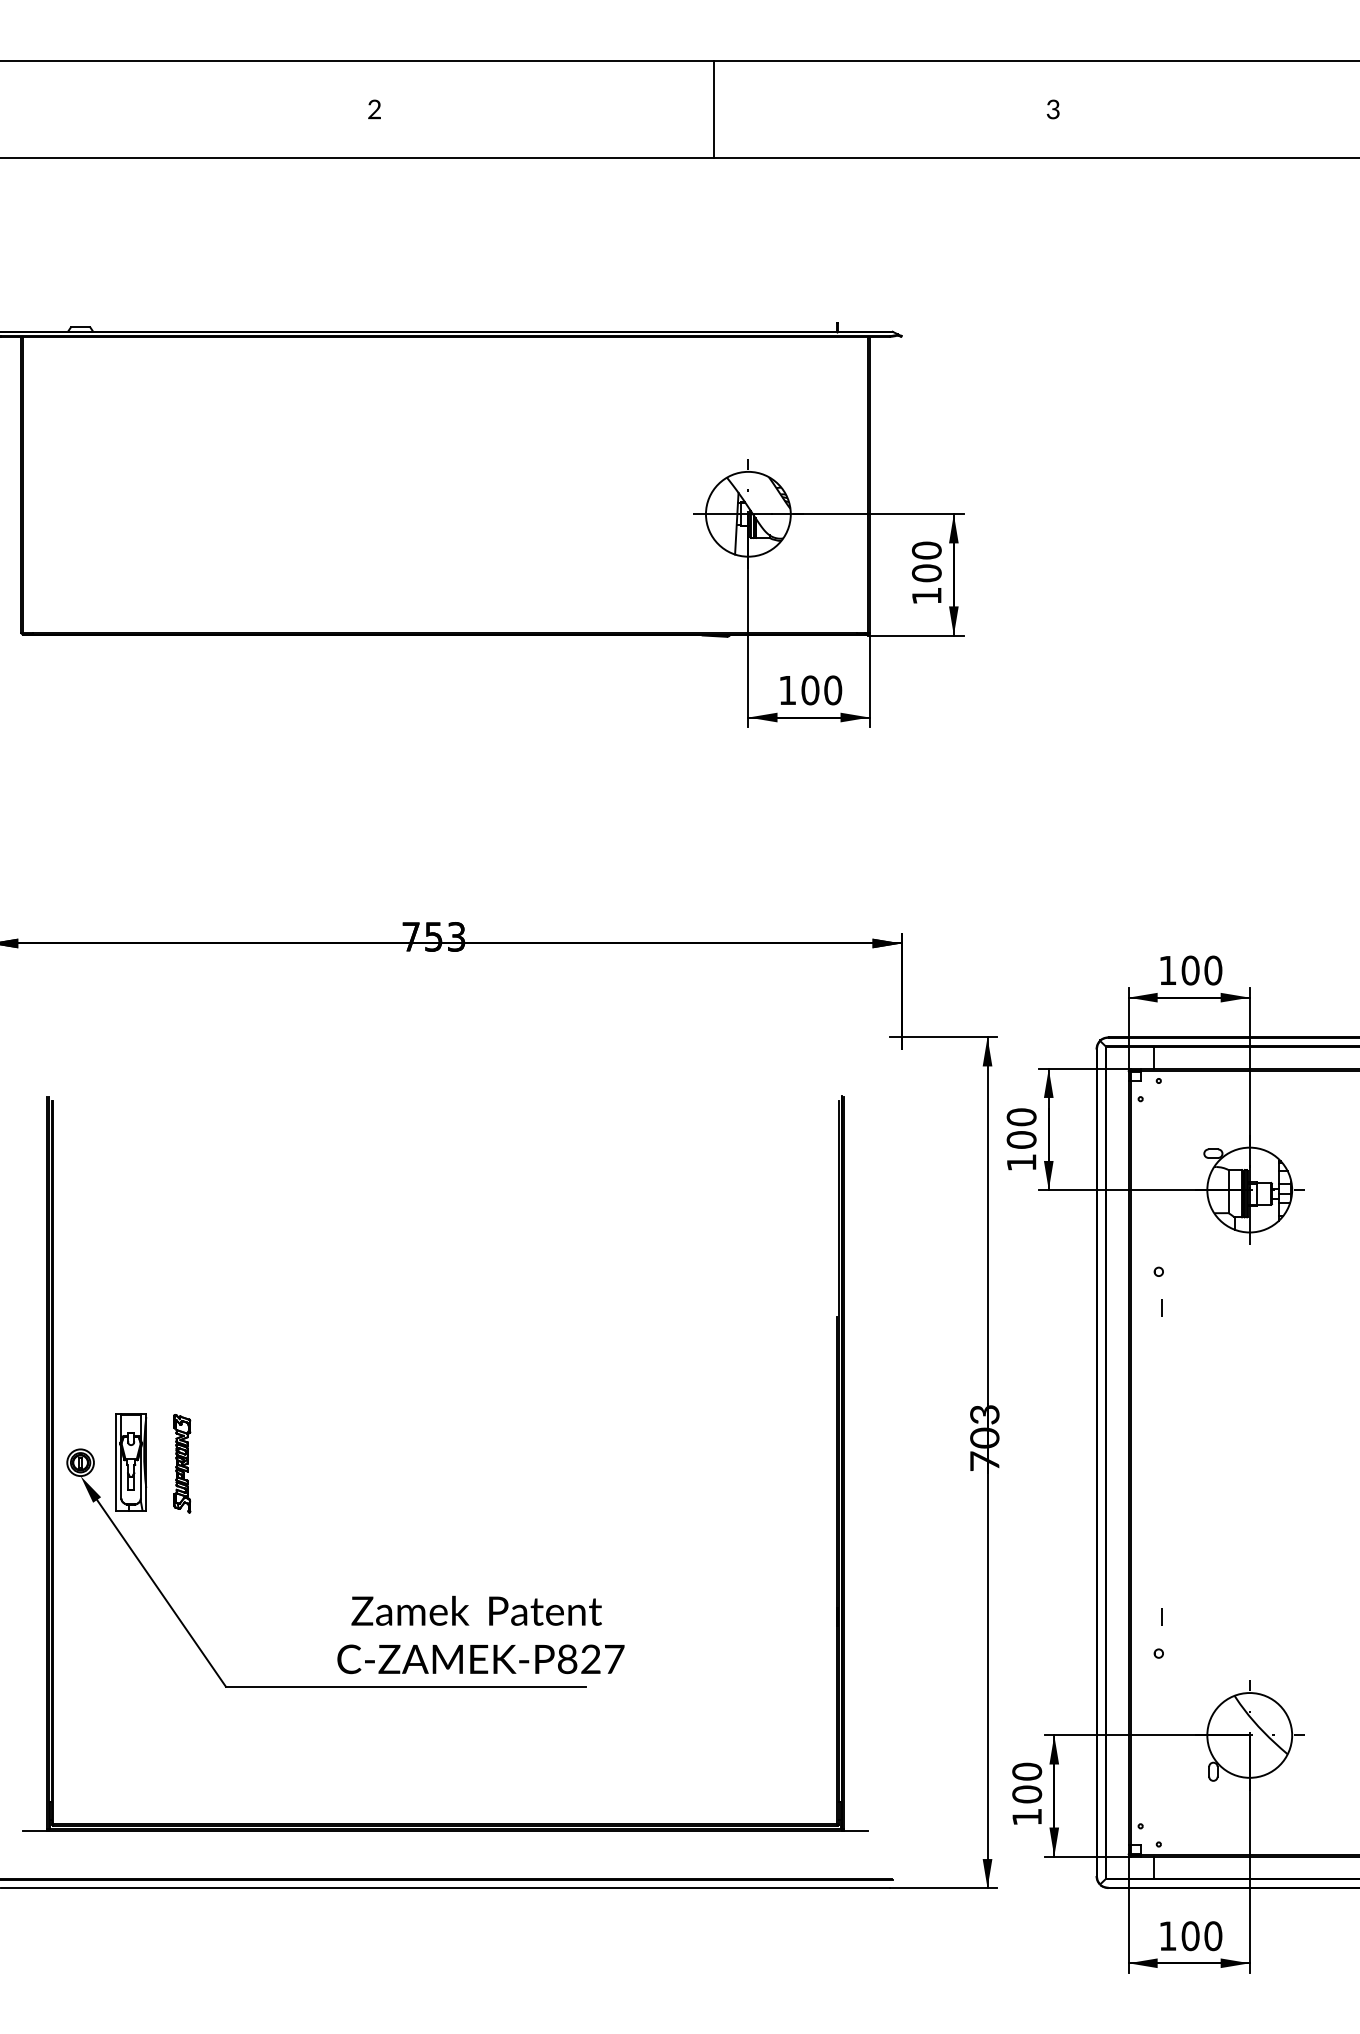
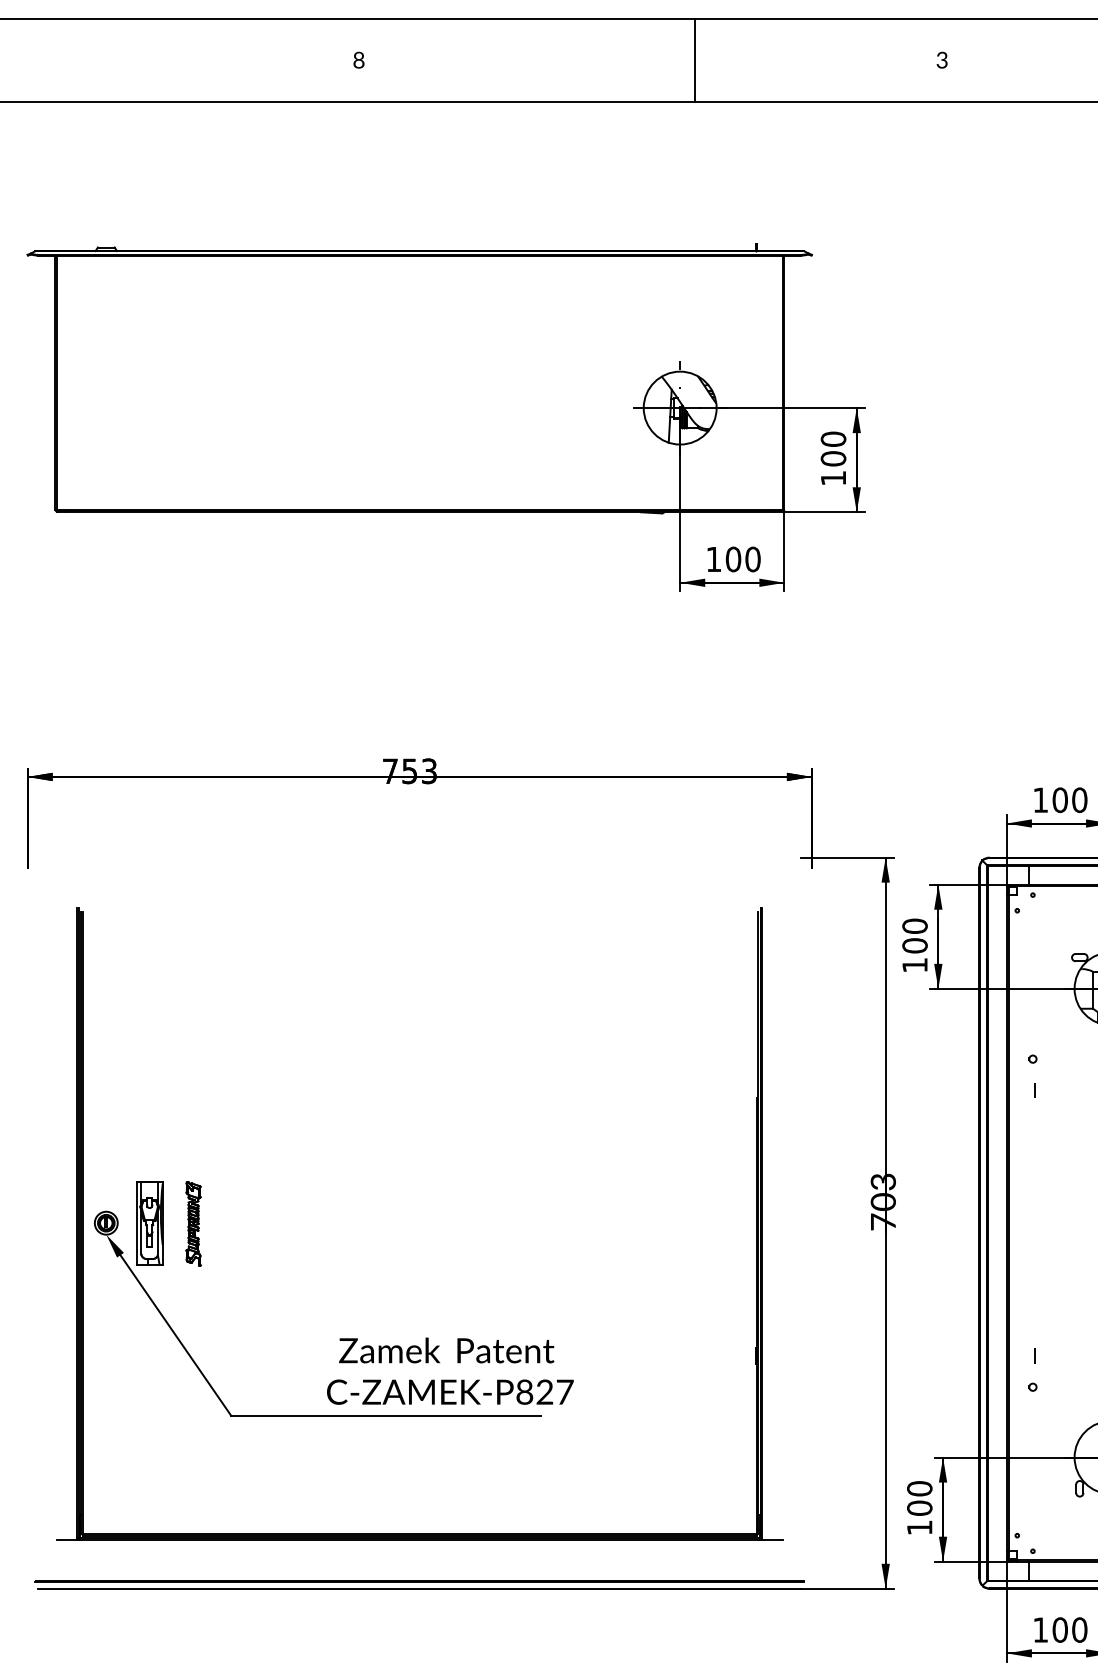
line: (713, 109) -> (694, 60), moved
text: (374, 110) -> (358, 61), 2 -> 8

